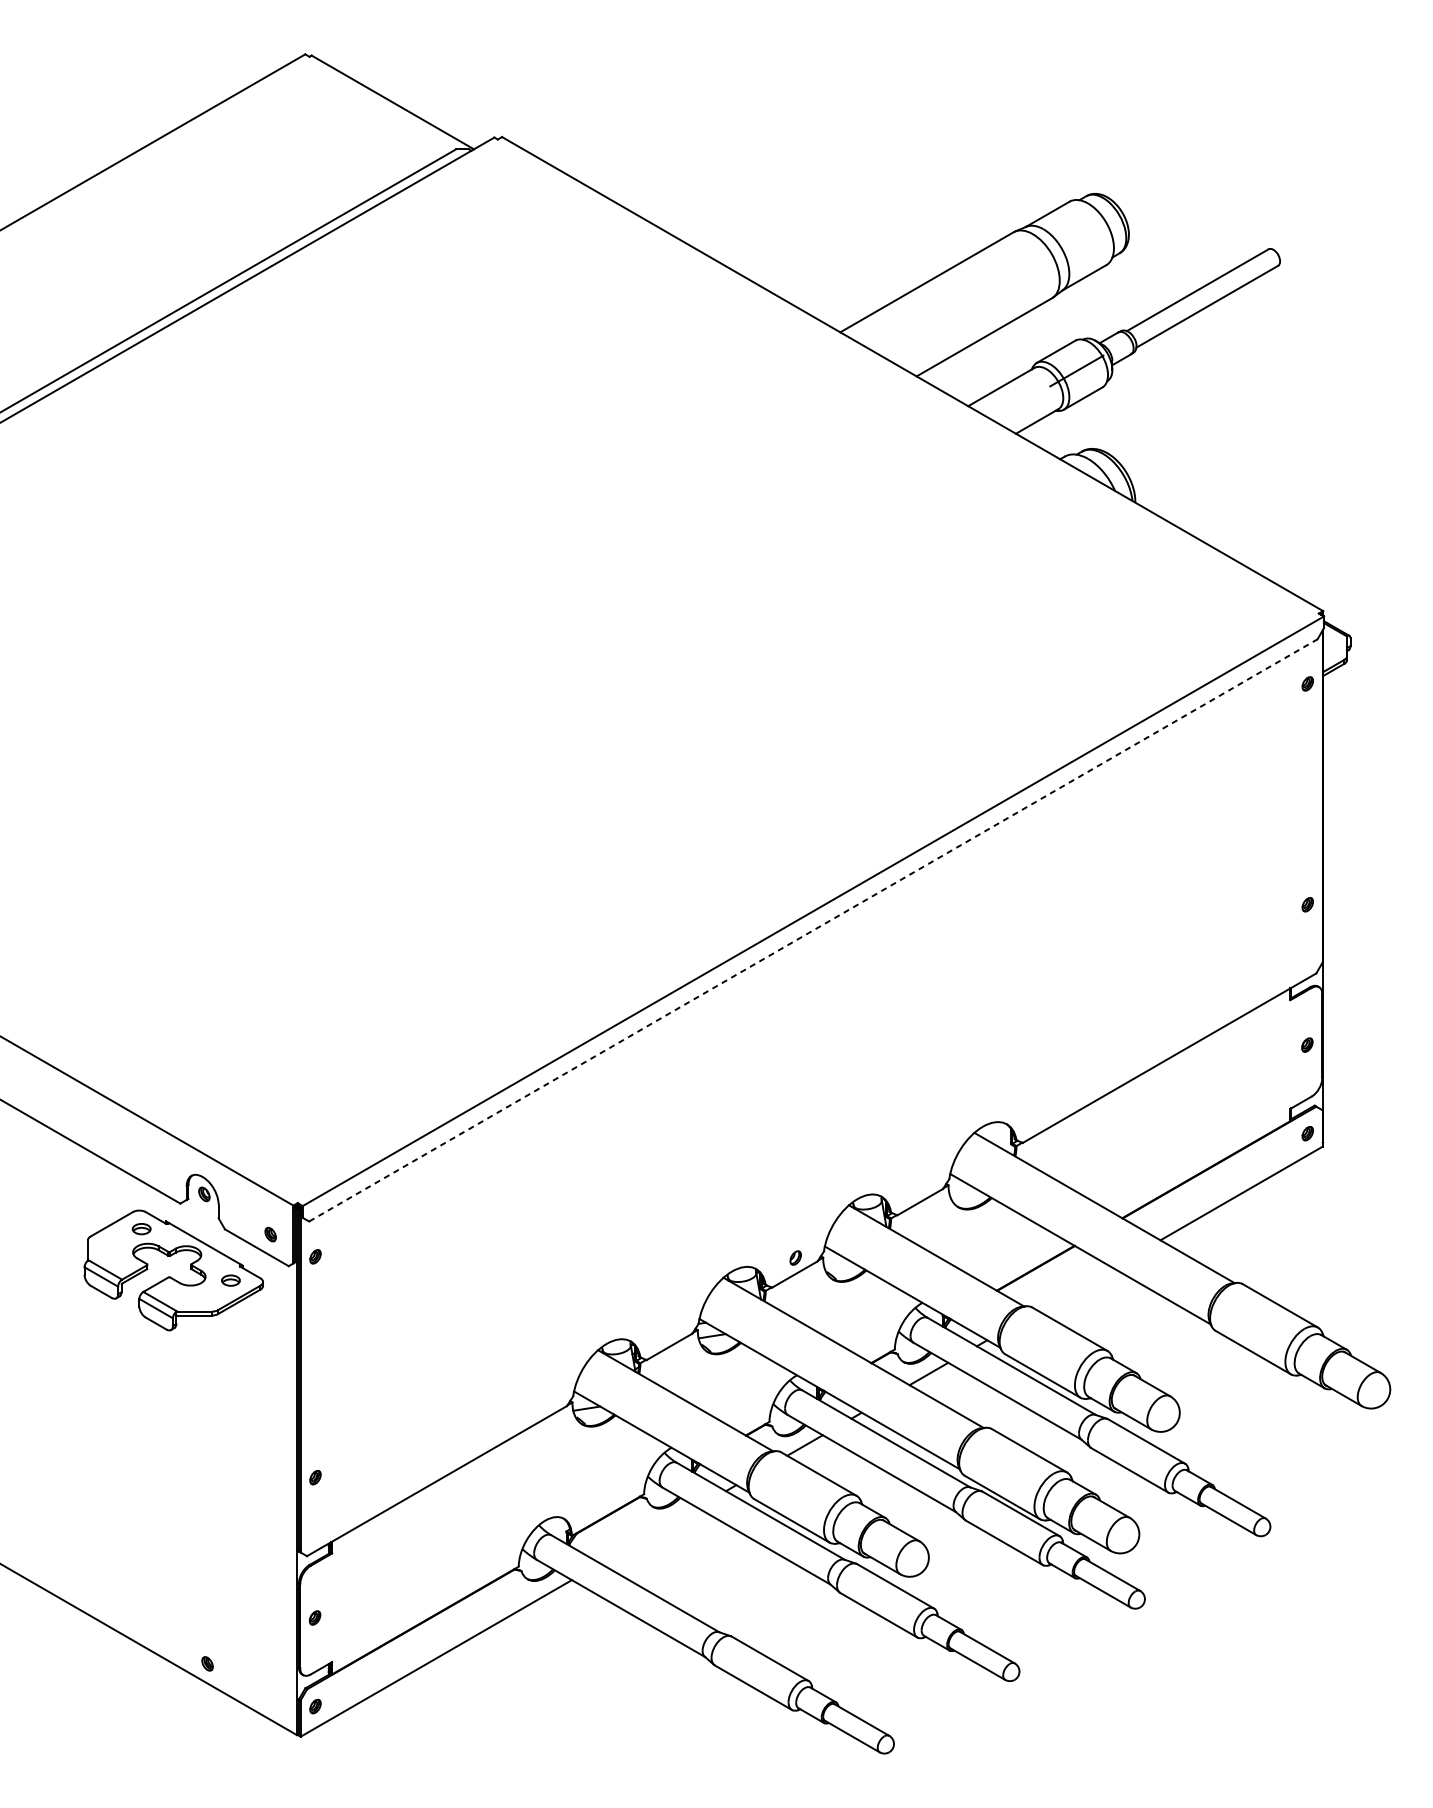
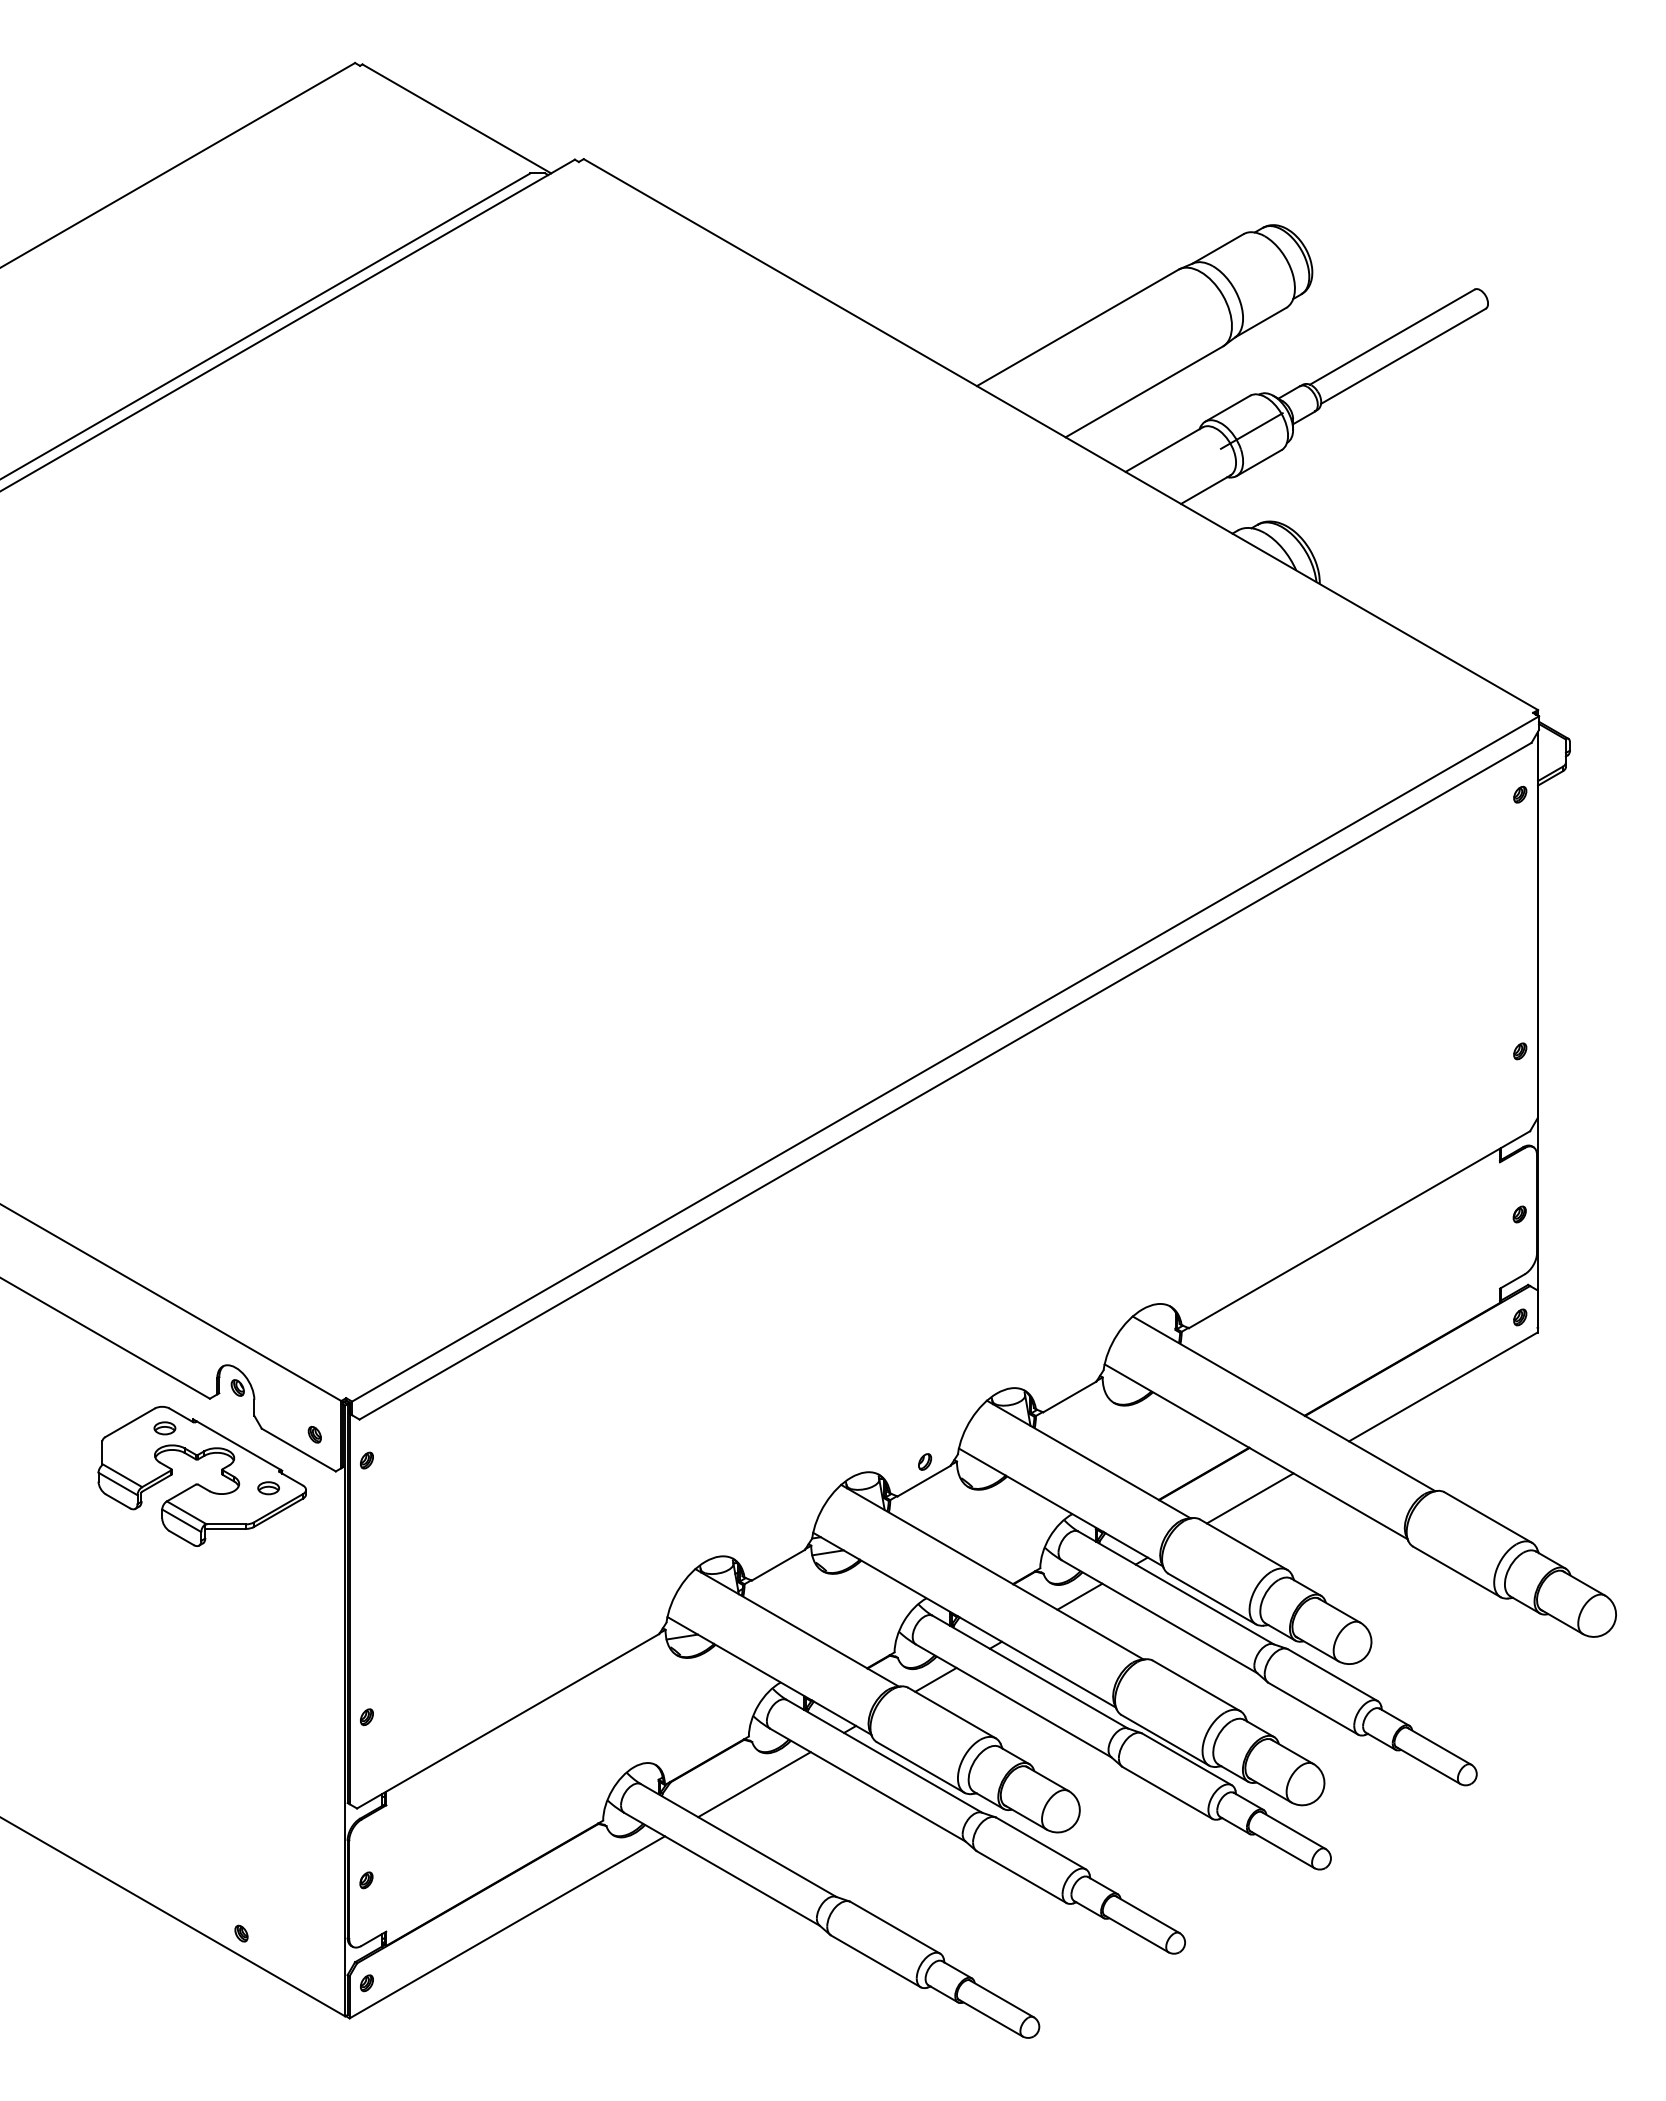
line: (813, 930) -> (945, 1081), dashed -> solid
line: (1074, 1289) -> (1249, 1498), added
line: (648, 1535) -> (754, 1784), added

